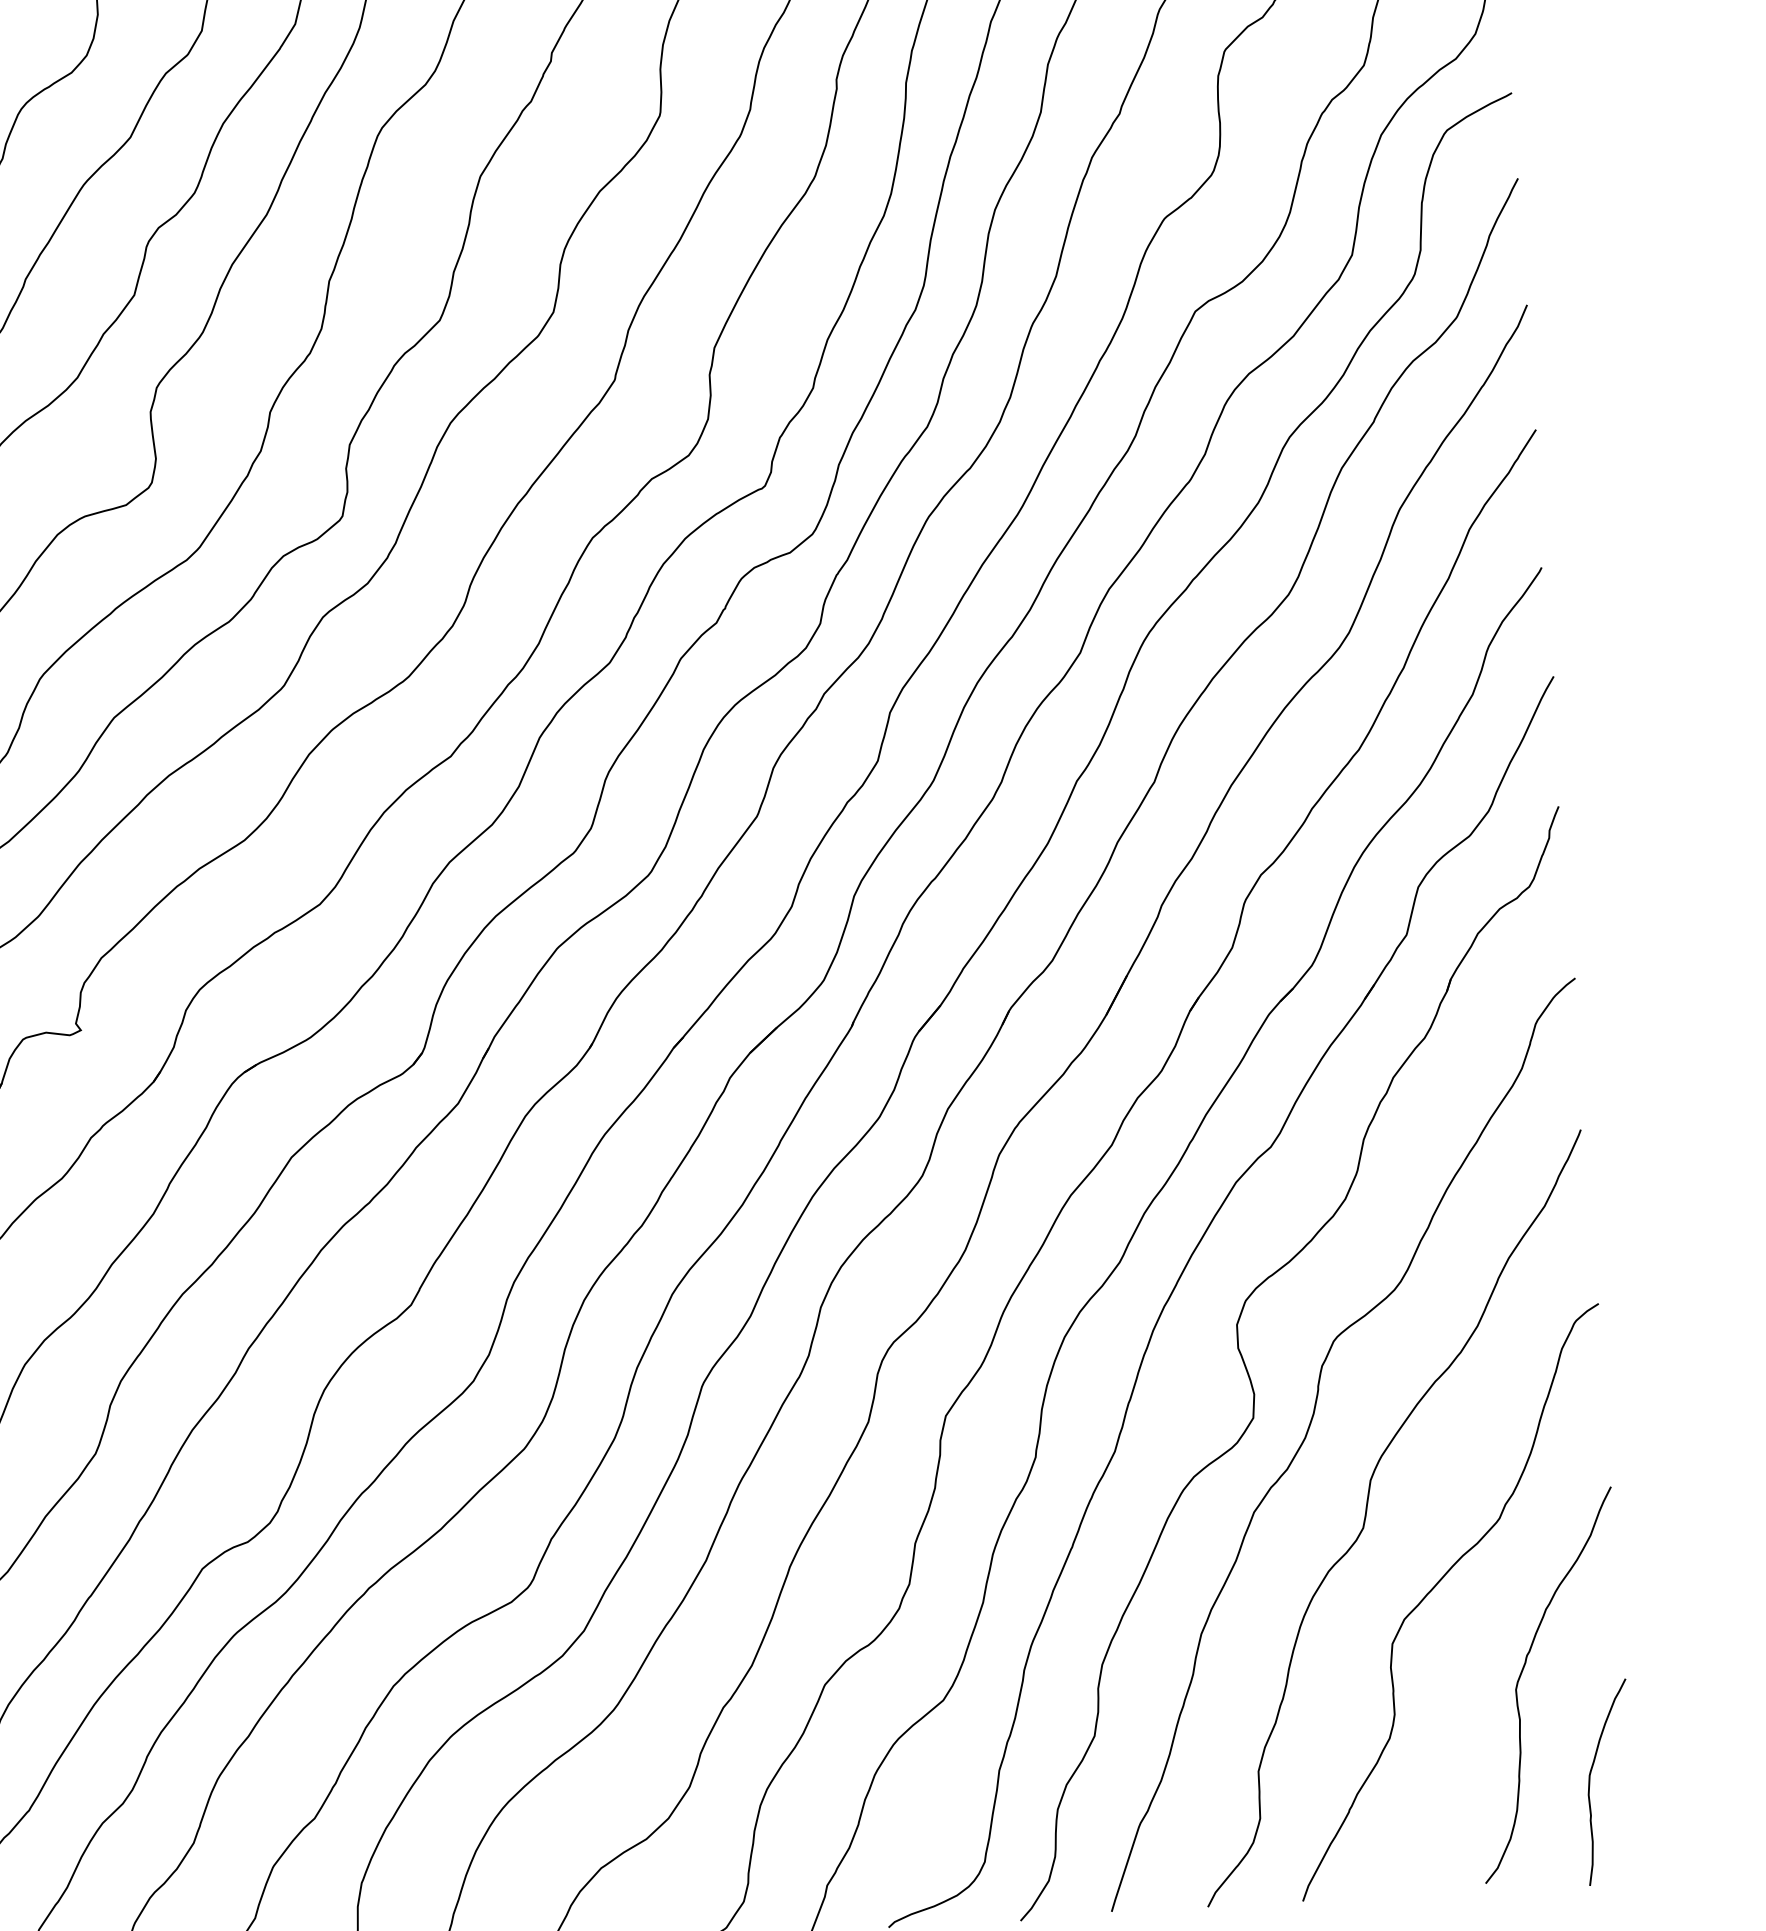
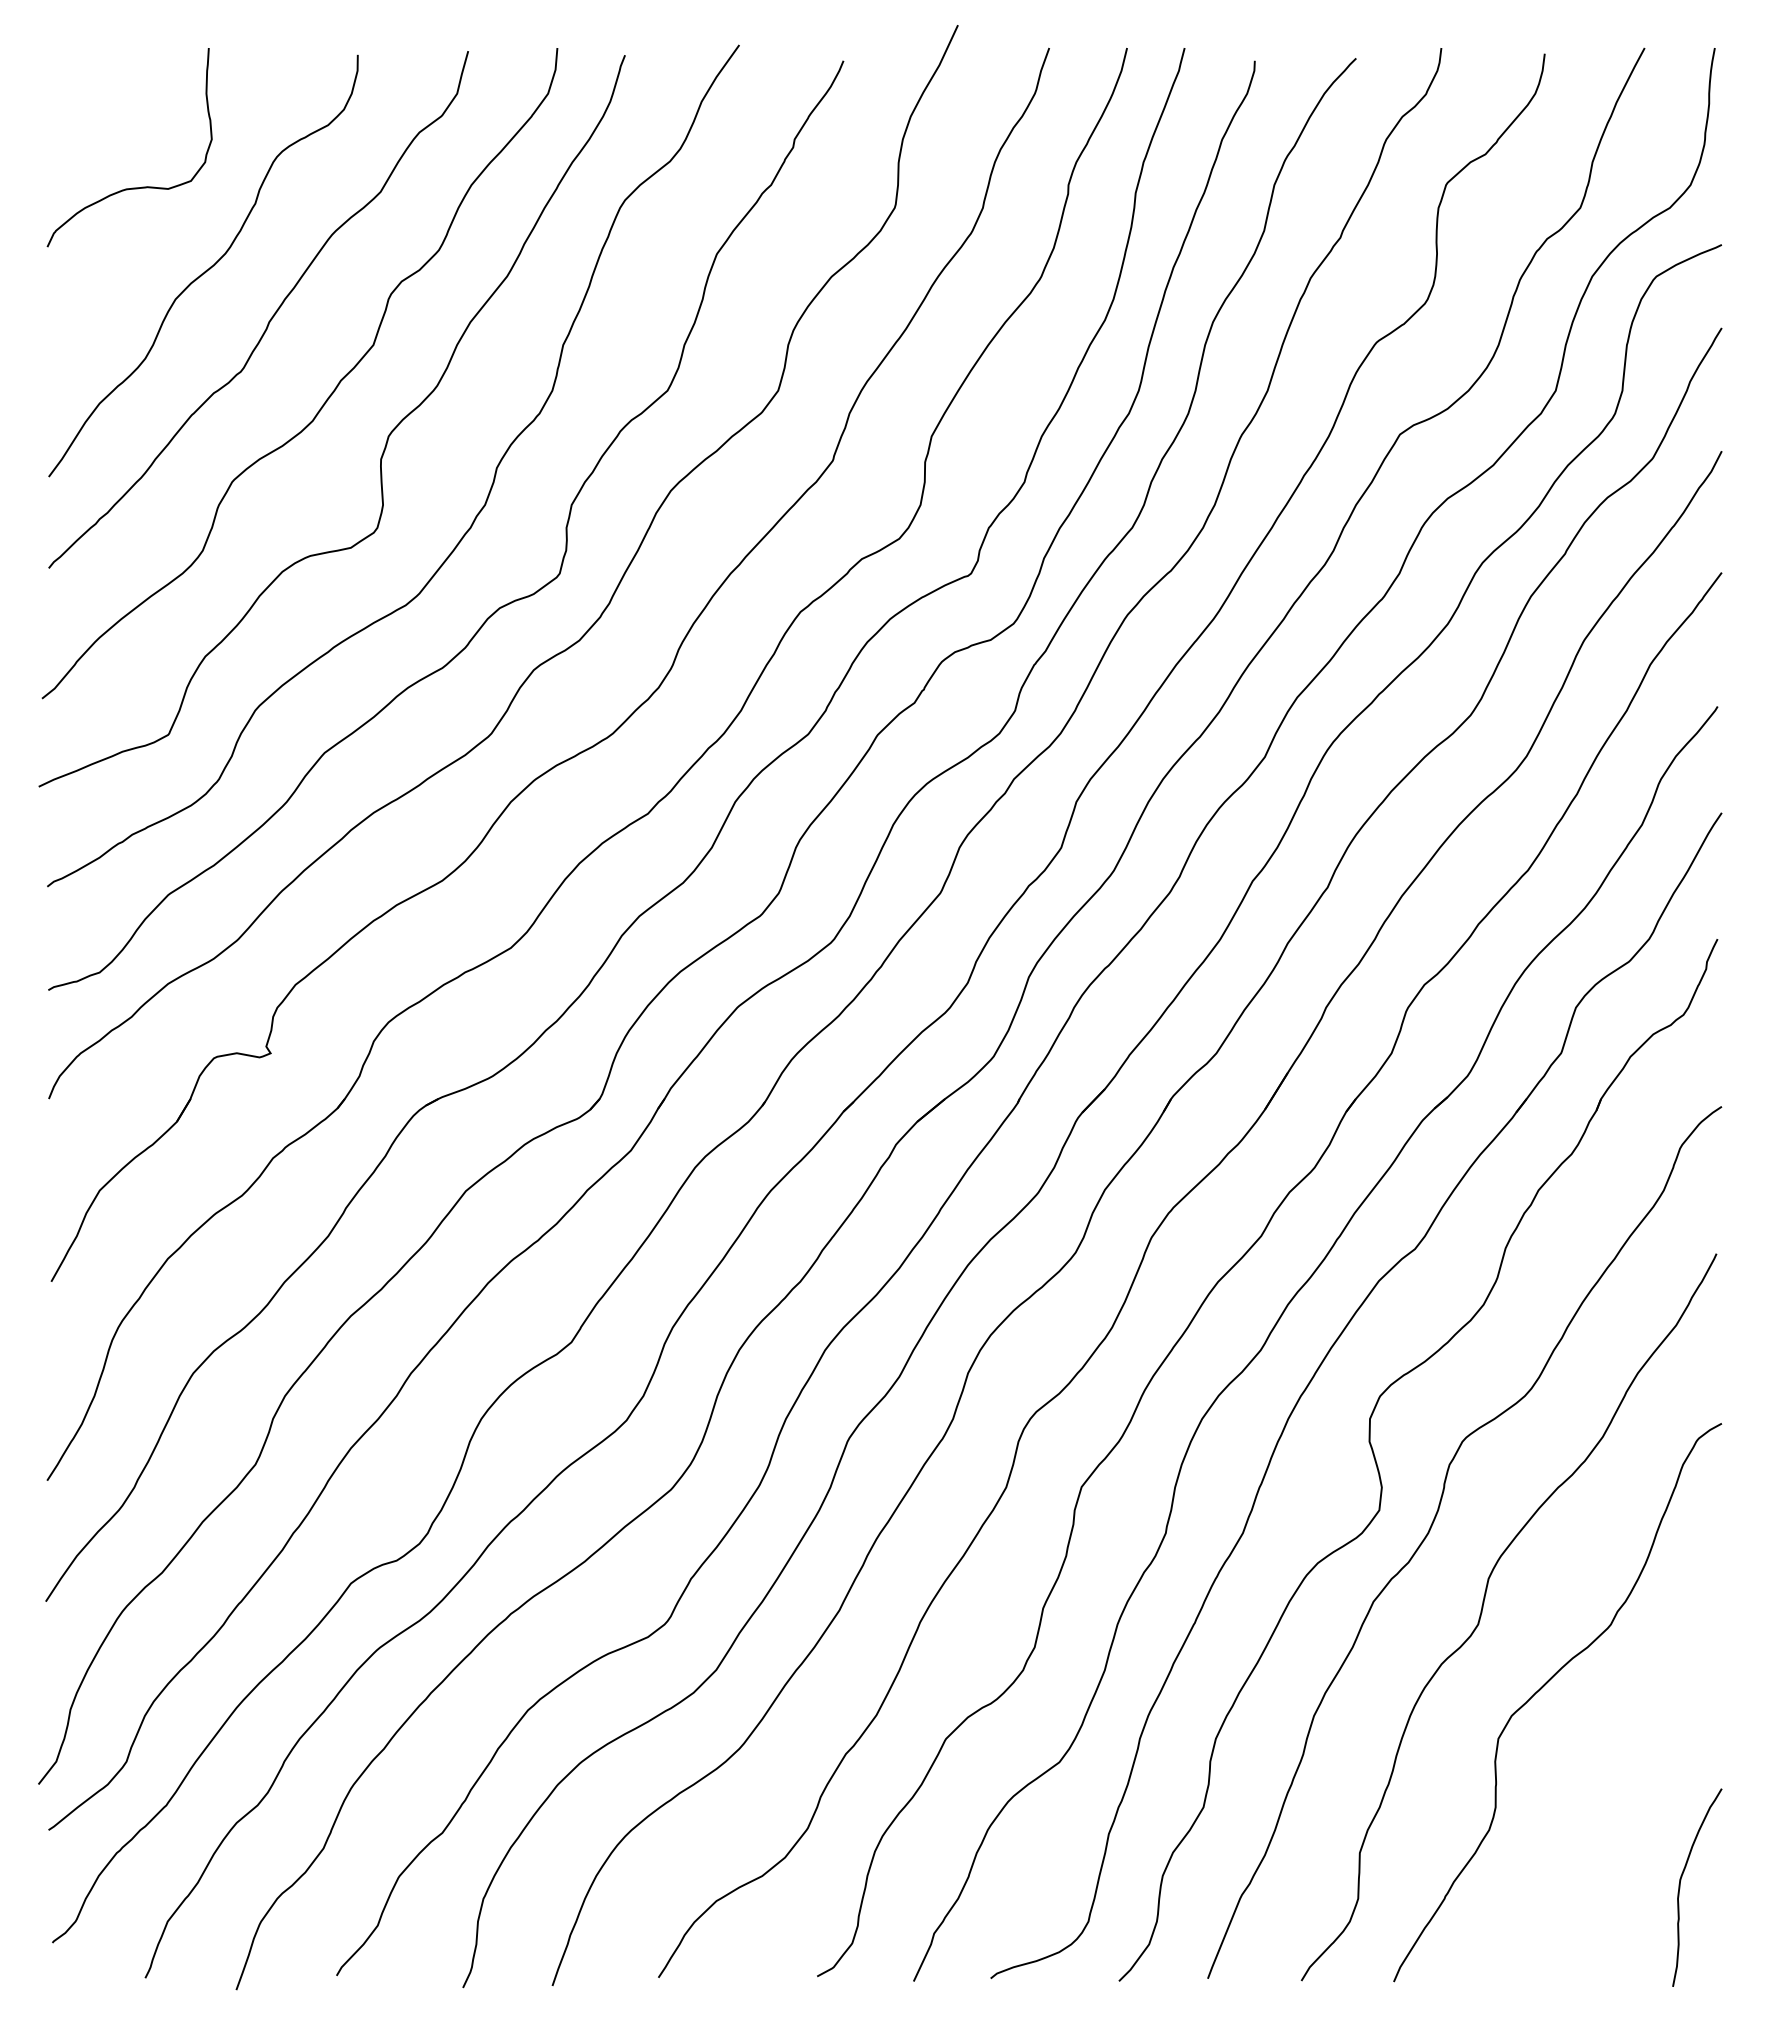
curve: (1520, 1677) -> (1620, 1780), removed

